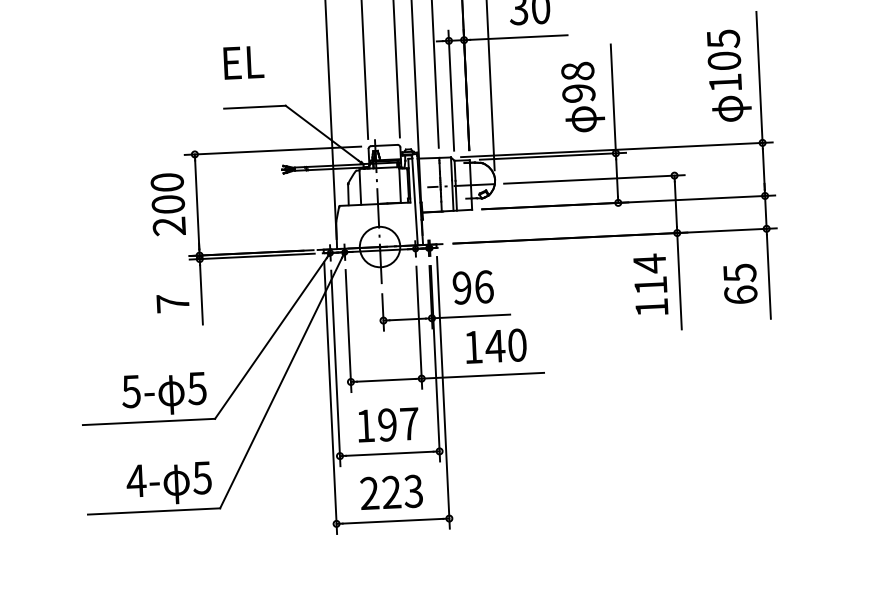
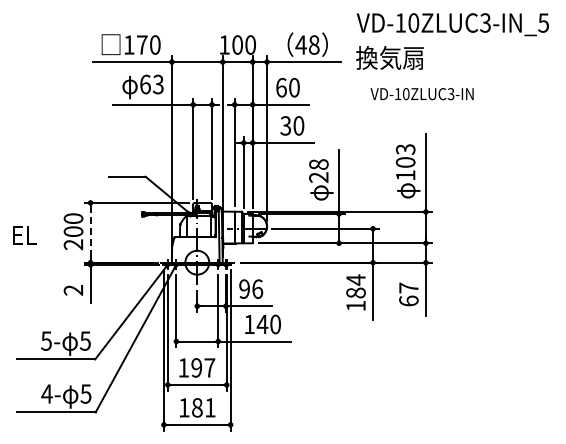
text: (721, 39) -> (404, 149), 105 -> 103
text: (242, 63) -> (24, 235), moved
text: (578, 93) -> (318, 177), 98 -> 28
line: (197, 206) -> (90, 233), solid -> dashed
text: (739, 272) -> (408, 287), 65 -> 67
text: (649, 284) -> (355, 292), 114 -> 184
text: (172, 302) -> (73, 289), 7 -> 2
text: (391, 491) -> (197, 407), 223 -> 181

